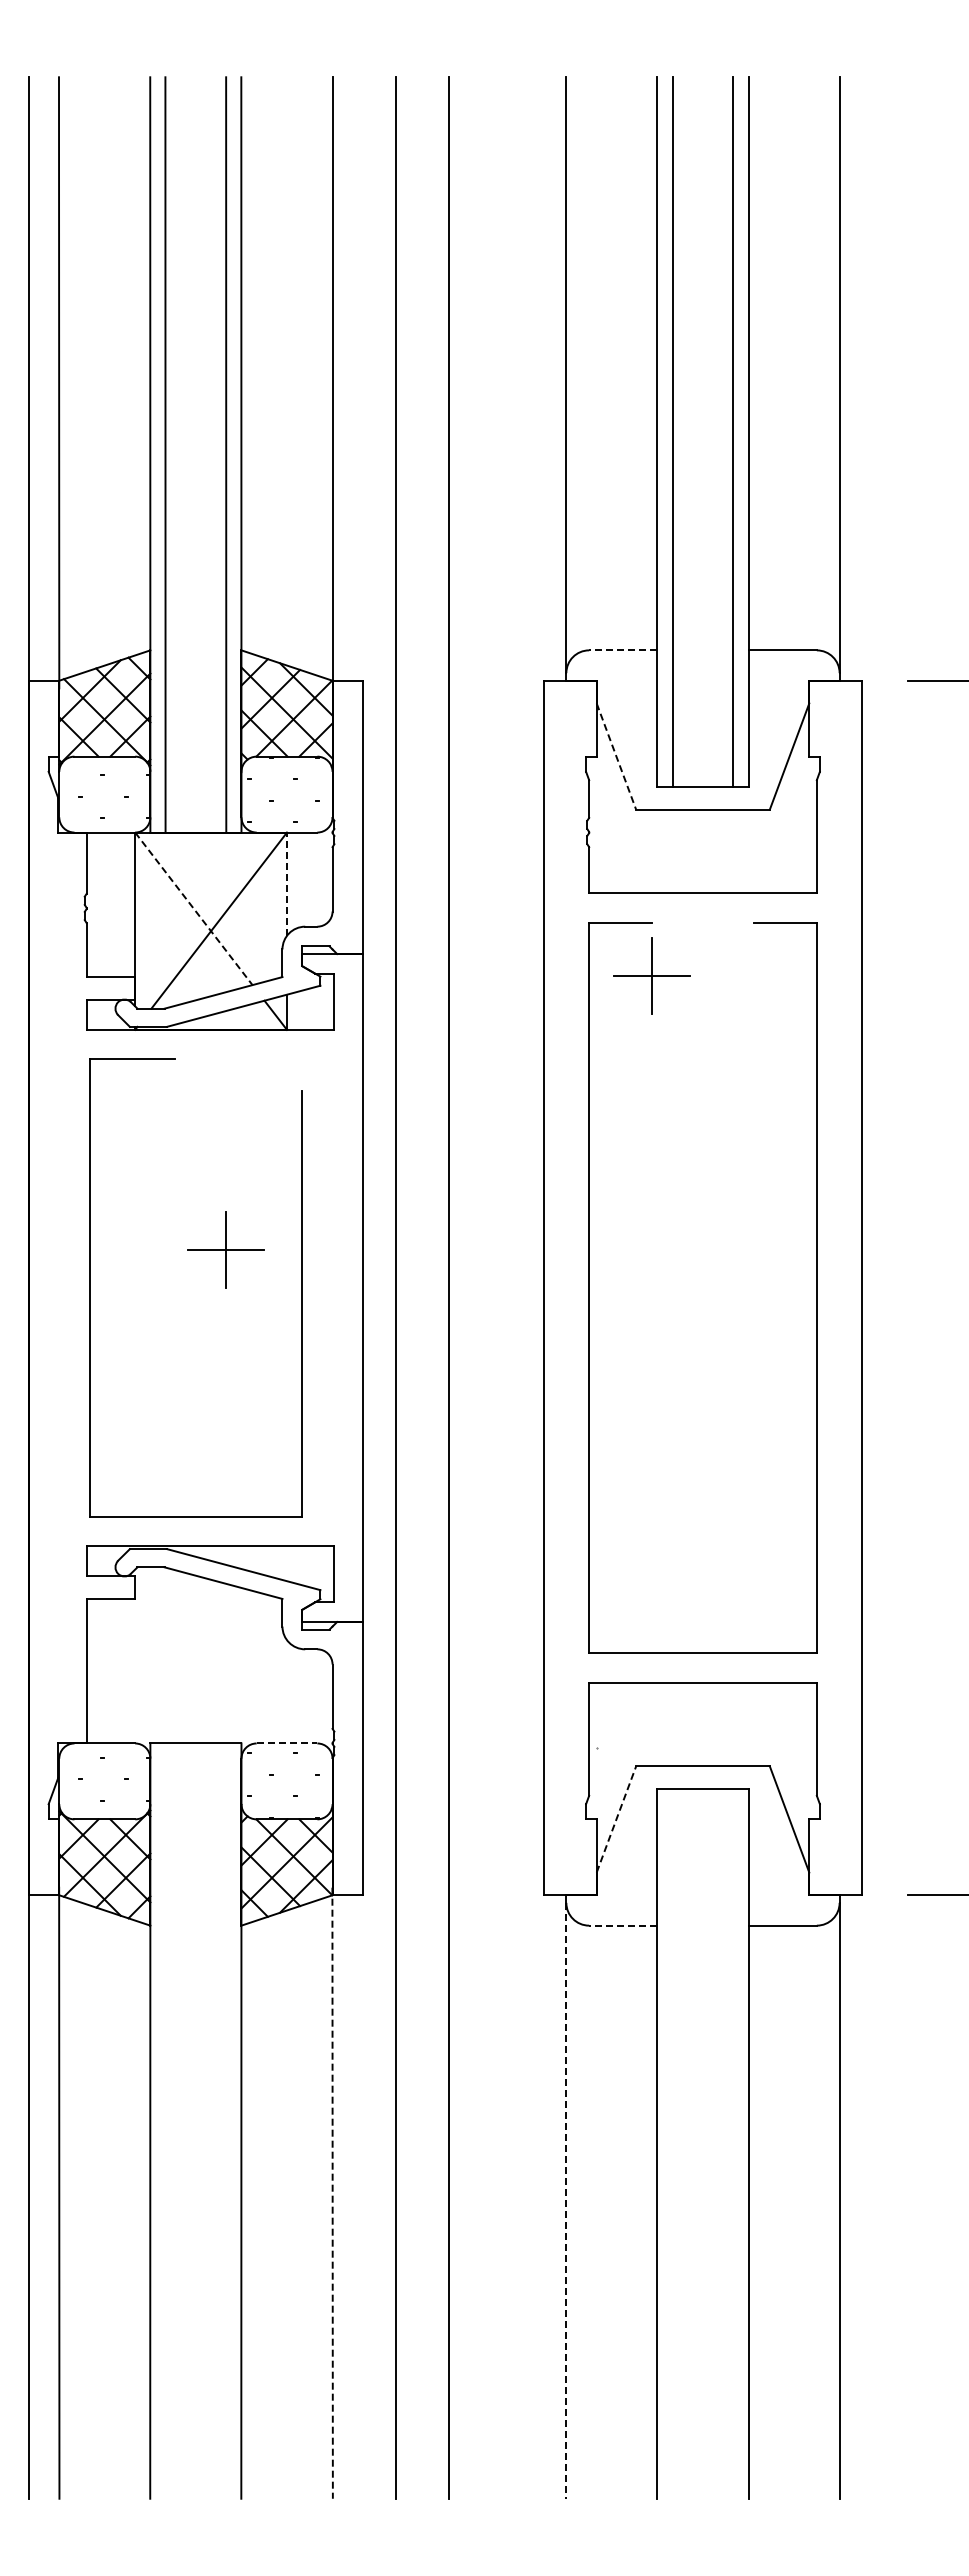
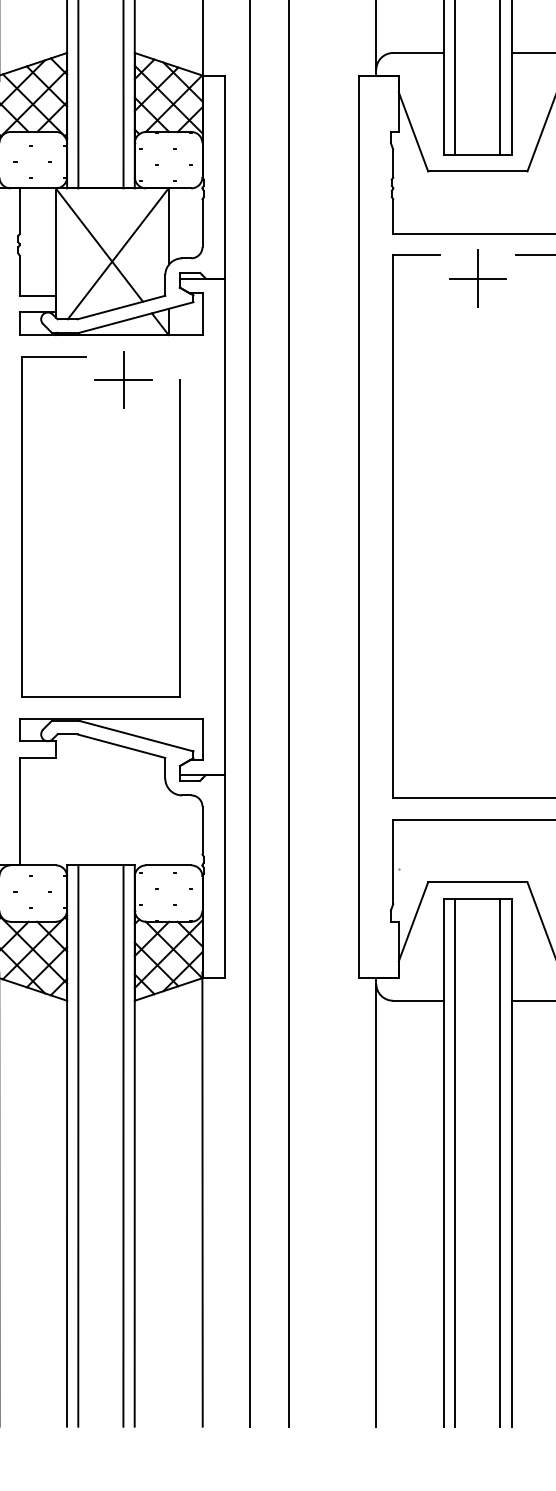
line: (622, 650) -> (417, 53), dashed -> solid
line: (616, 756) -> (413, 131), dashed -> solid
line: (287, 884) -> (169, 226), dashed -> solid
line: (194, 909) -> (99, 245), dashed -> solid
part: (651, 975) -> (477, 278), moved
part: (225, 1249) -> (122, 380), moved
line: (287, 1743) -> (169, 865), dashed -> solid
line: (616, 1819) -> (413, 921), dashed -> solid
line: (622, 1925) -> (417, 1000), dashed -> solid
line: (165, 2120) -> (78, 1145), added
line: (226, 2120) -> (123, 1145), added
line: (672, 2143) -> (455, 1162), added
line: (733, 2143) -> (500, 1162), added
line: (332, 2193) -> (202, 1199), dashed -> solid
line: (566, 2200) -> (376, 1205), dashed -> solid

